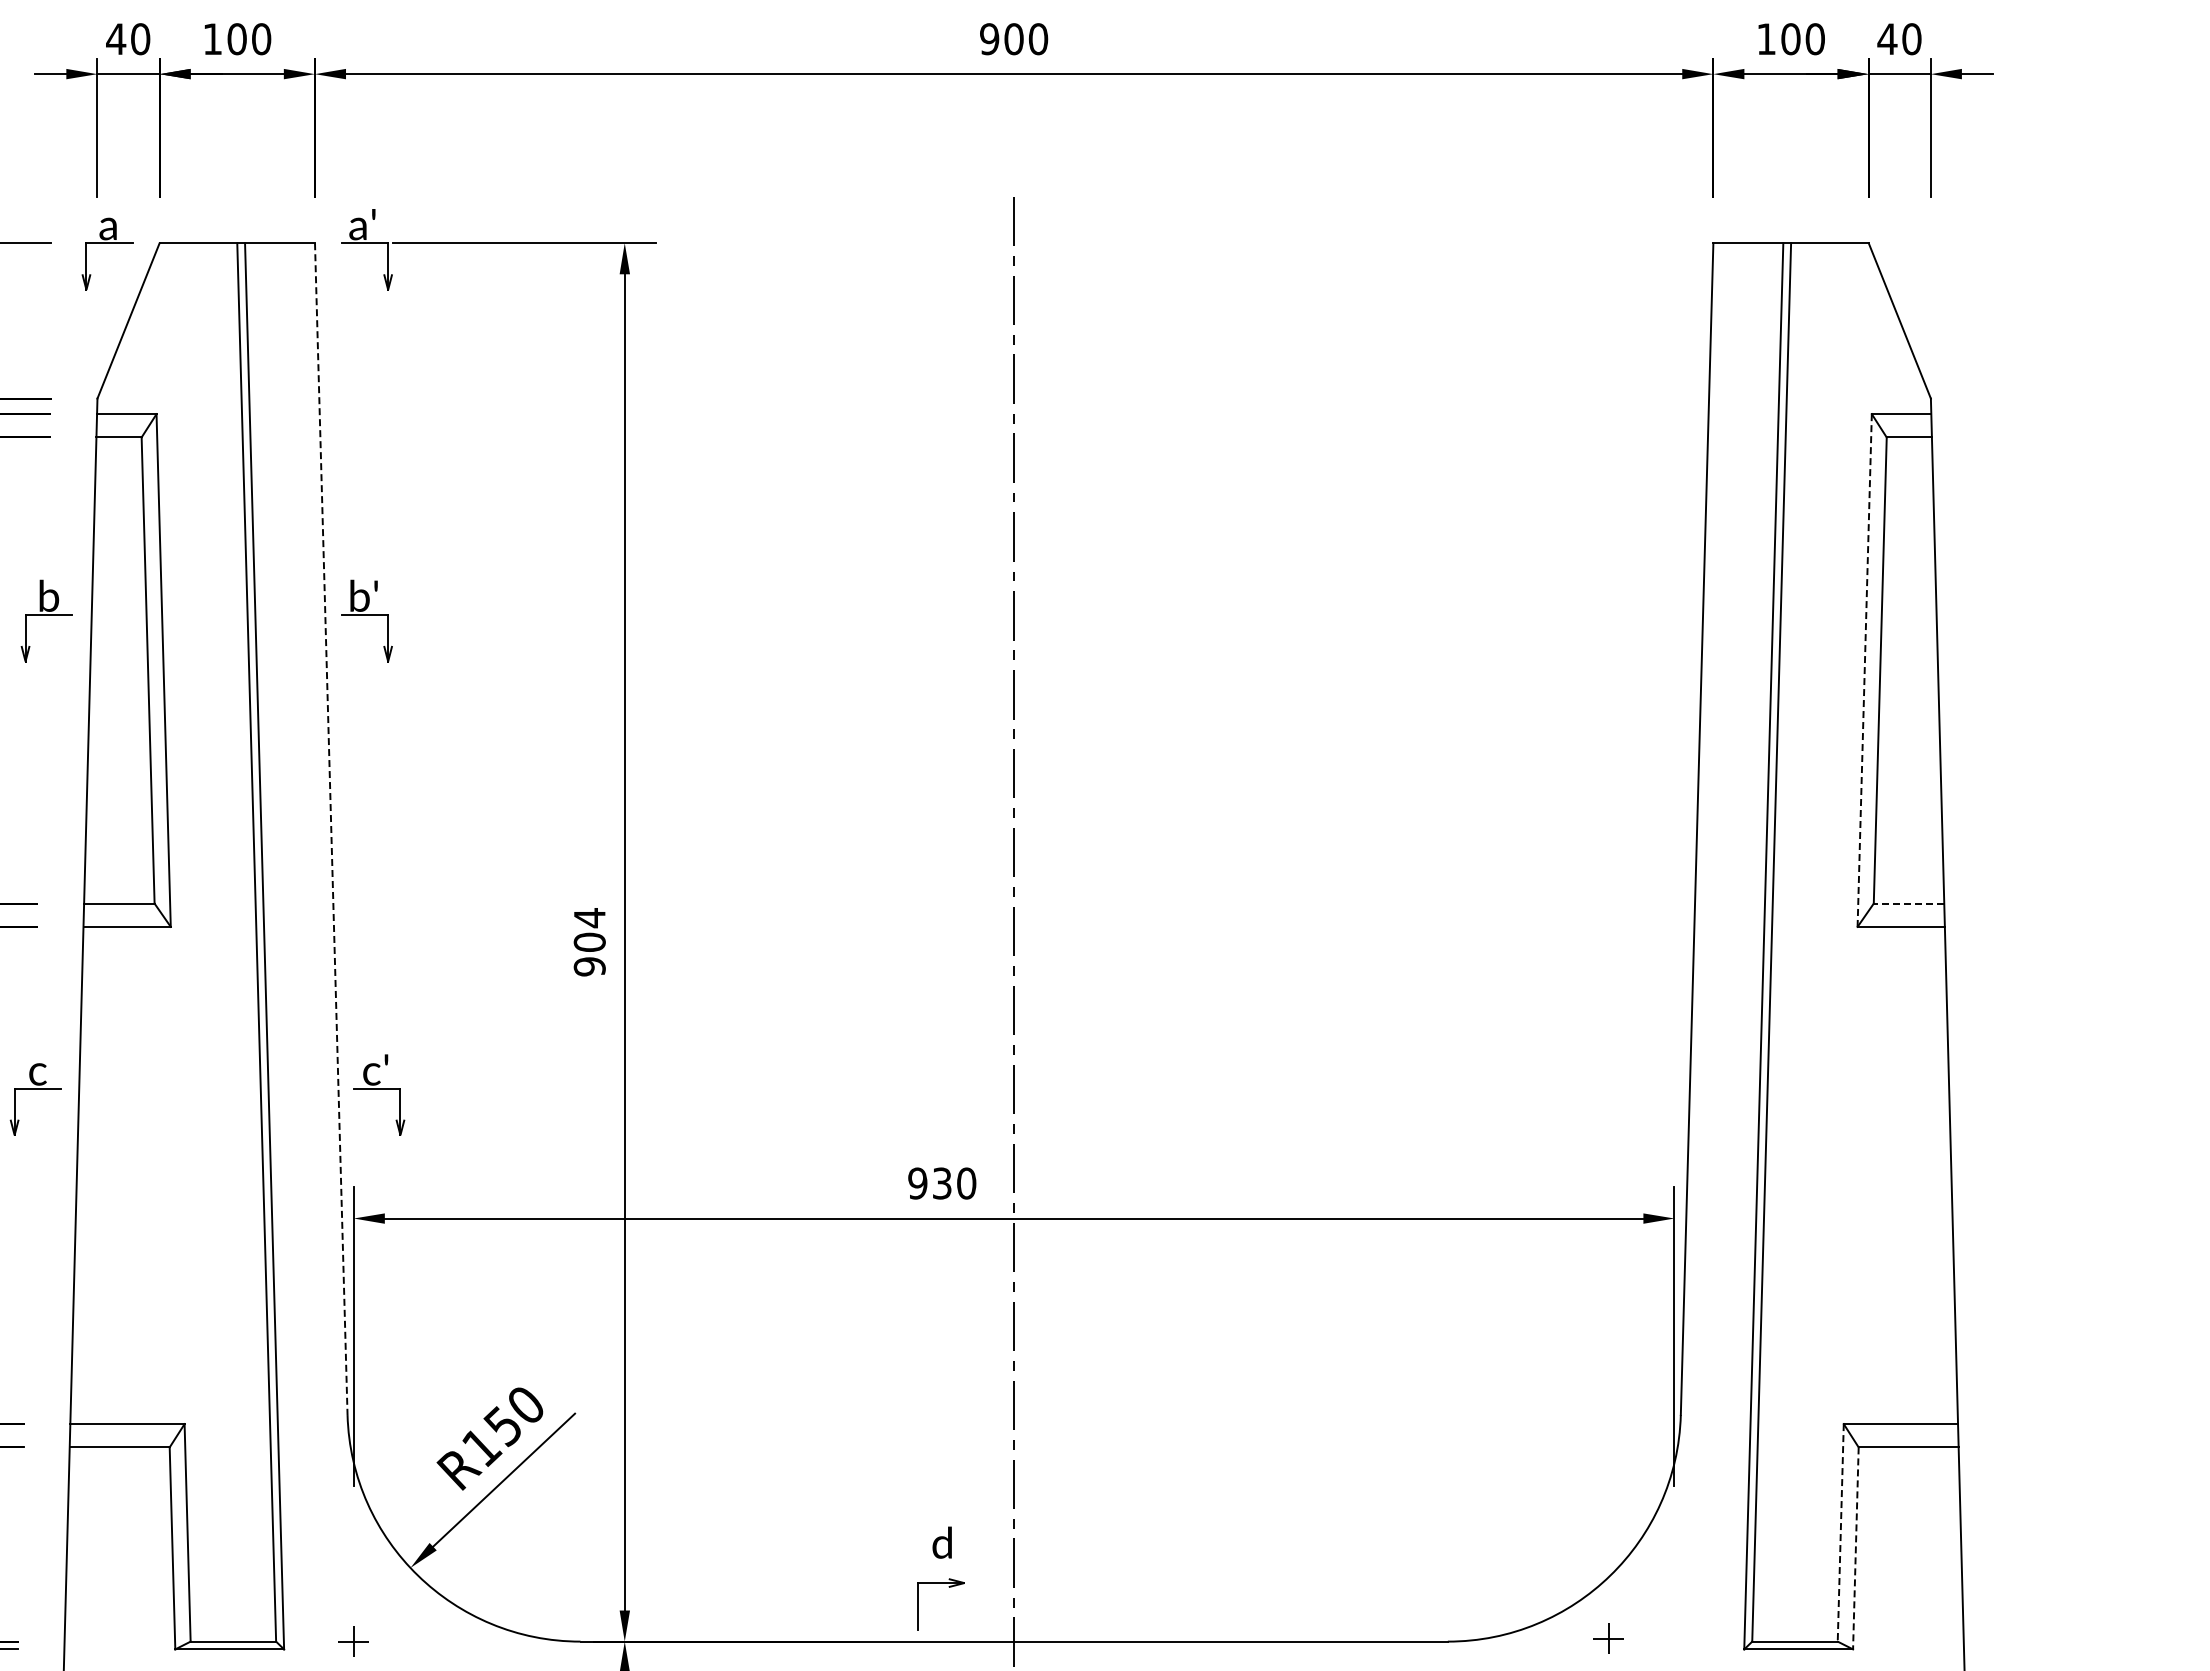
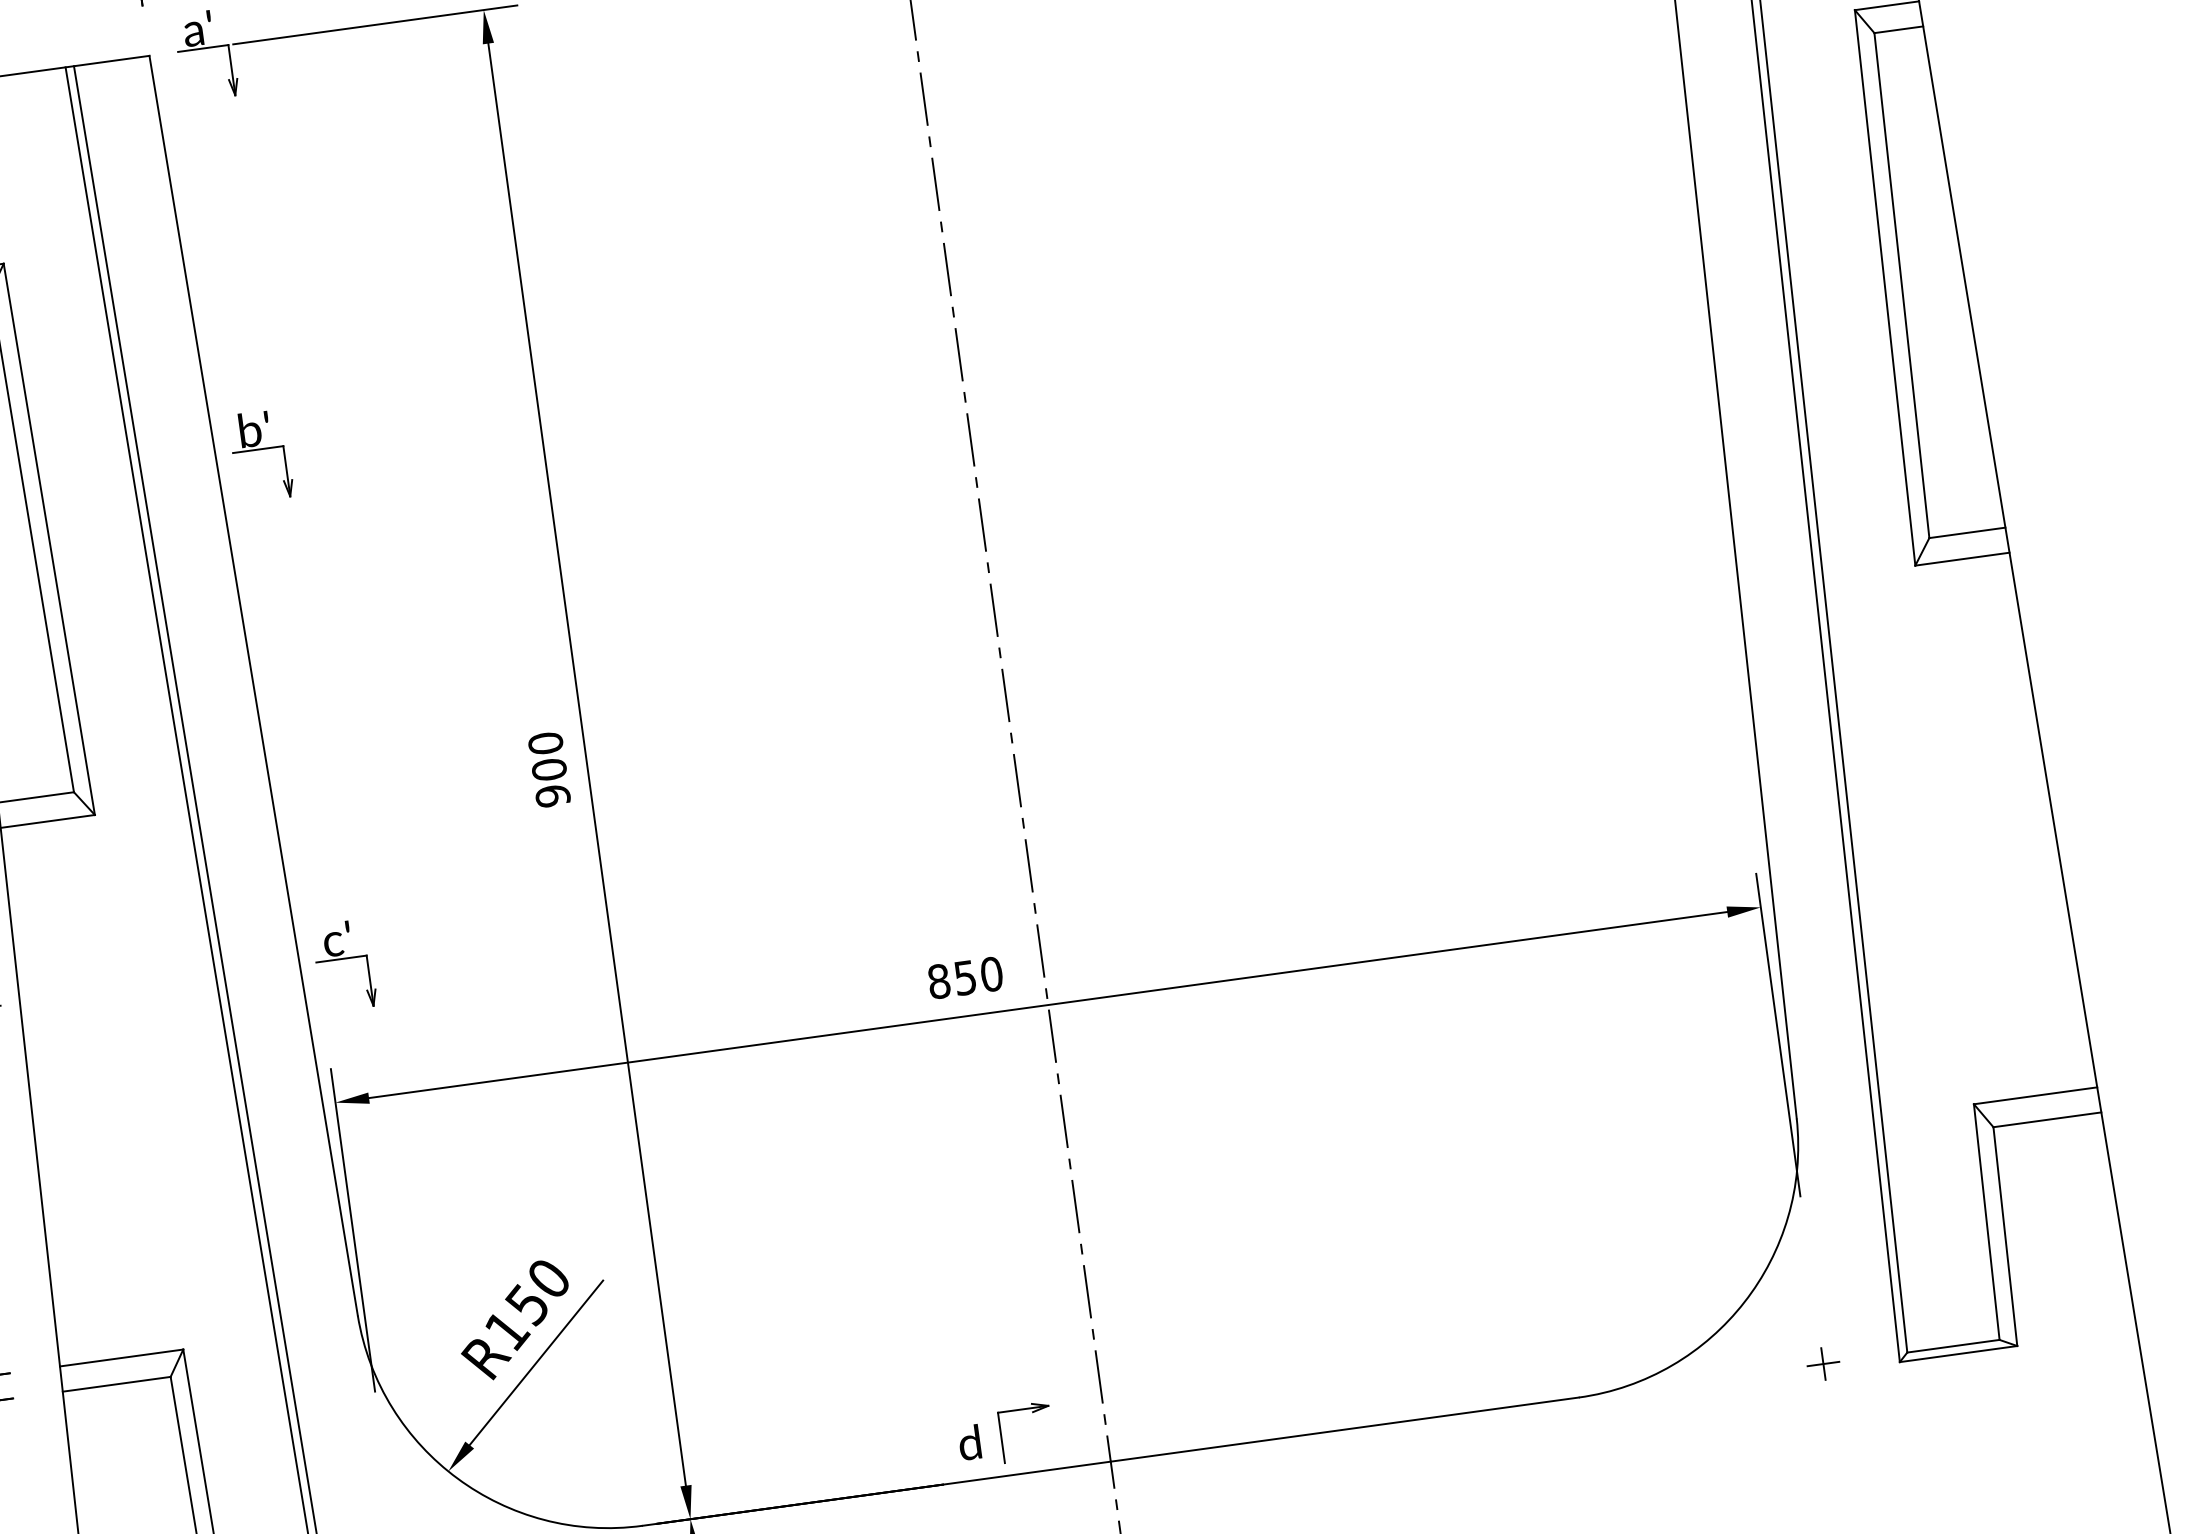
line: (1864, 671) -> (1885, 288), dashed -> solid
line: (331, 829) -> (253, 686), dashed -> solid
line: (1908, 903) -> (1966, 532), dashed -> solid
text: (589, 918) -> (545, 744), 904 -> 900
text: (929, 1183) -> (951, 979), 930 -> 850
line: (1840, 1532) -> (1986, 1221), dashed -> solid
text: (941, 1542) -> (968, 1442), moved
line: (1855, 1548) -> (2004, 1236), dashed -> solid
part: (1608, 1638) -> (1823, 1363), moved

